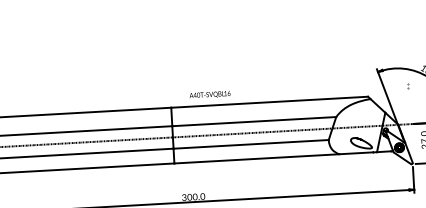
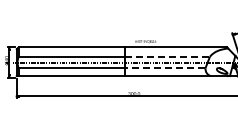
line: (255, 121) -> (168, 56), solid -> dashed
line: (249, 144) -> (164, 68), solid -> dashed

